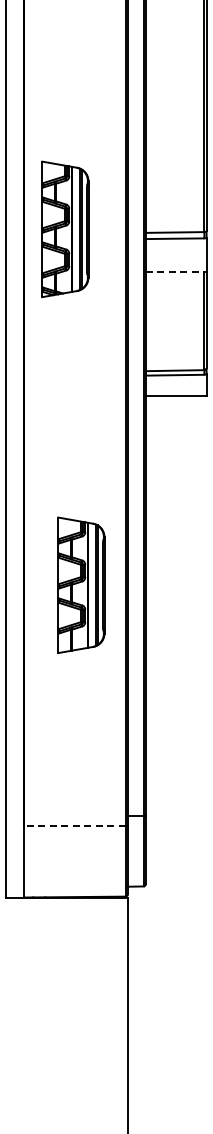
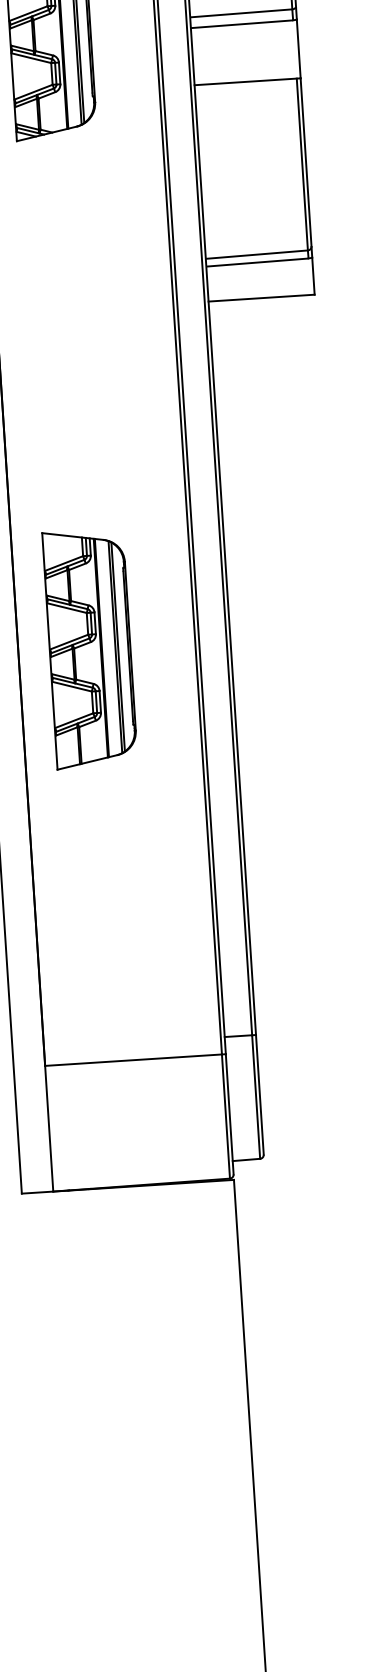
line: (176, 271) -> (248, 81), dashed -> solid
part: (81, 584) -> (90, 647), moved
line: (75, 825) -> (134, 1060), dashed -> solid

